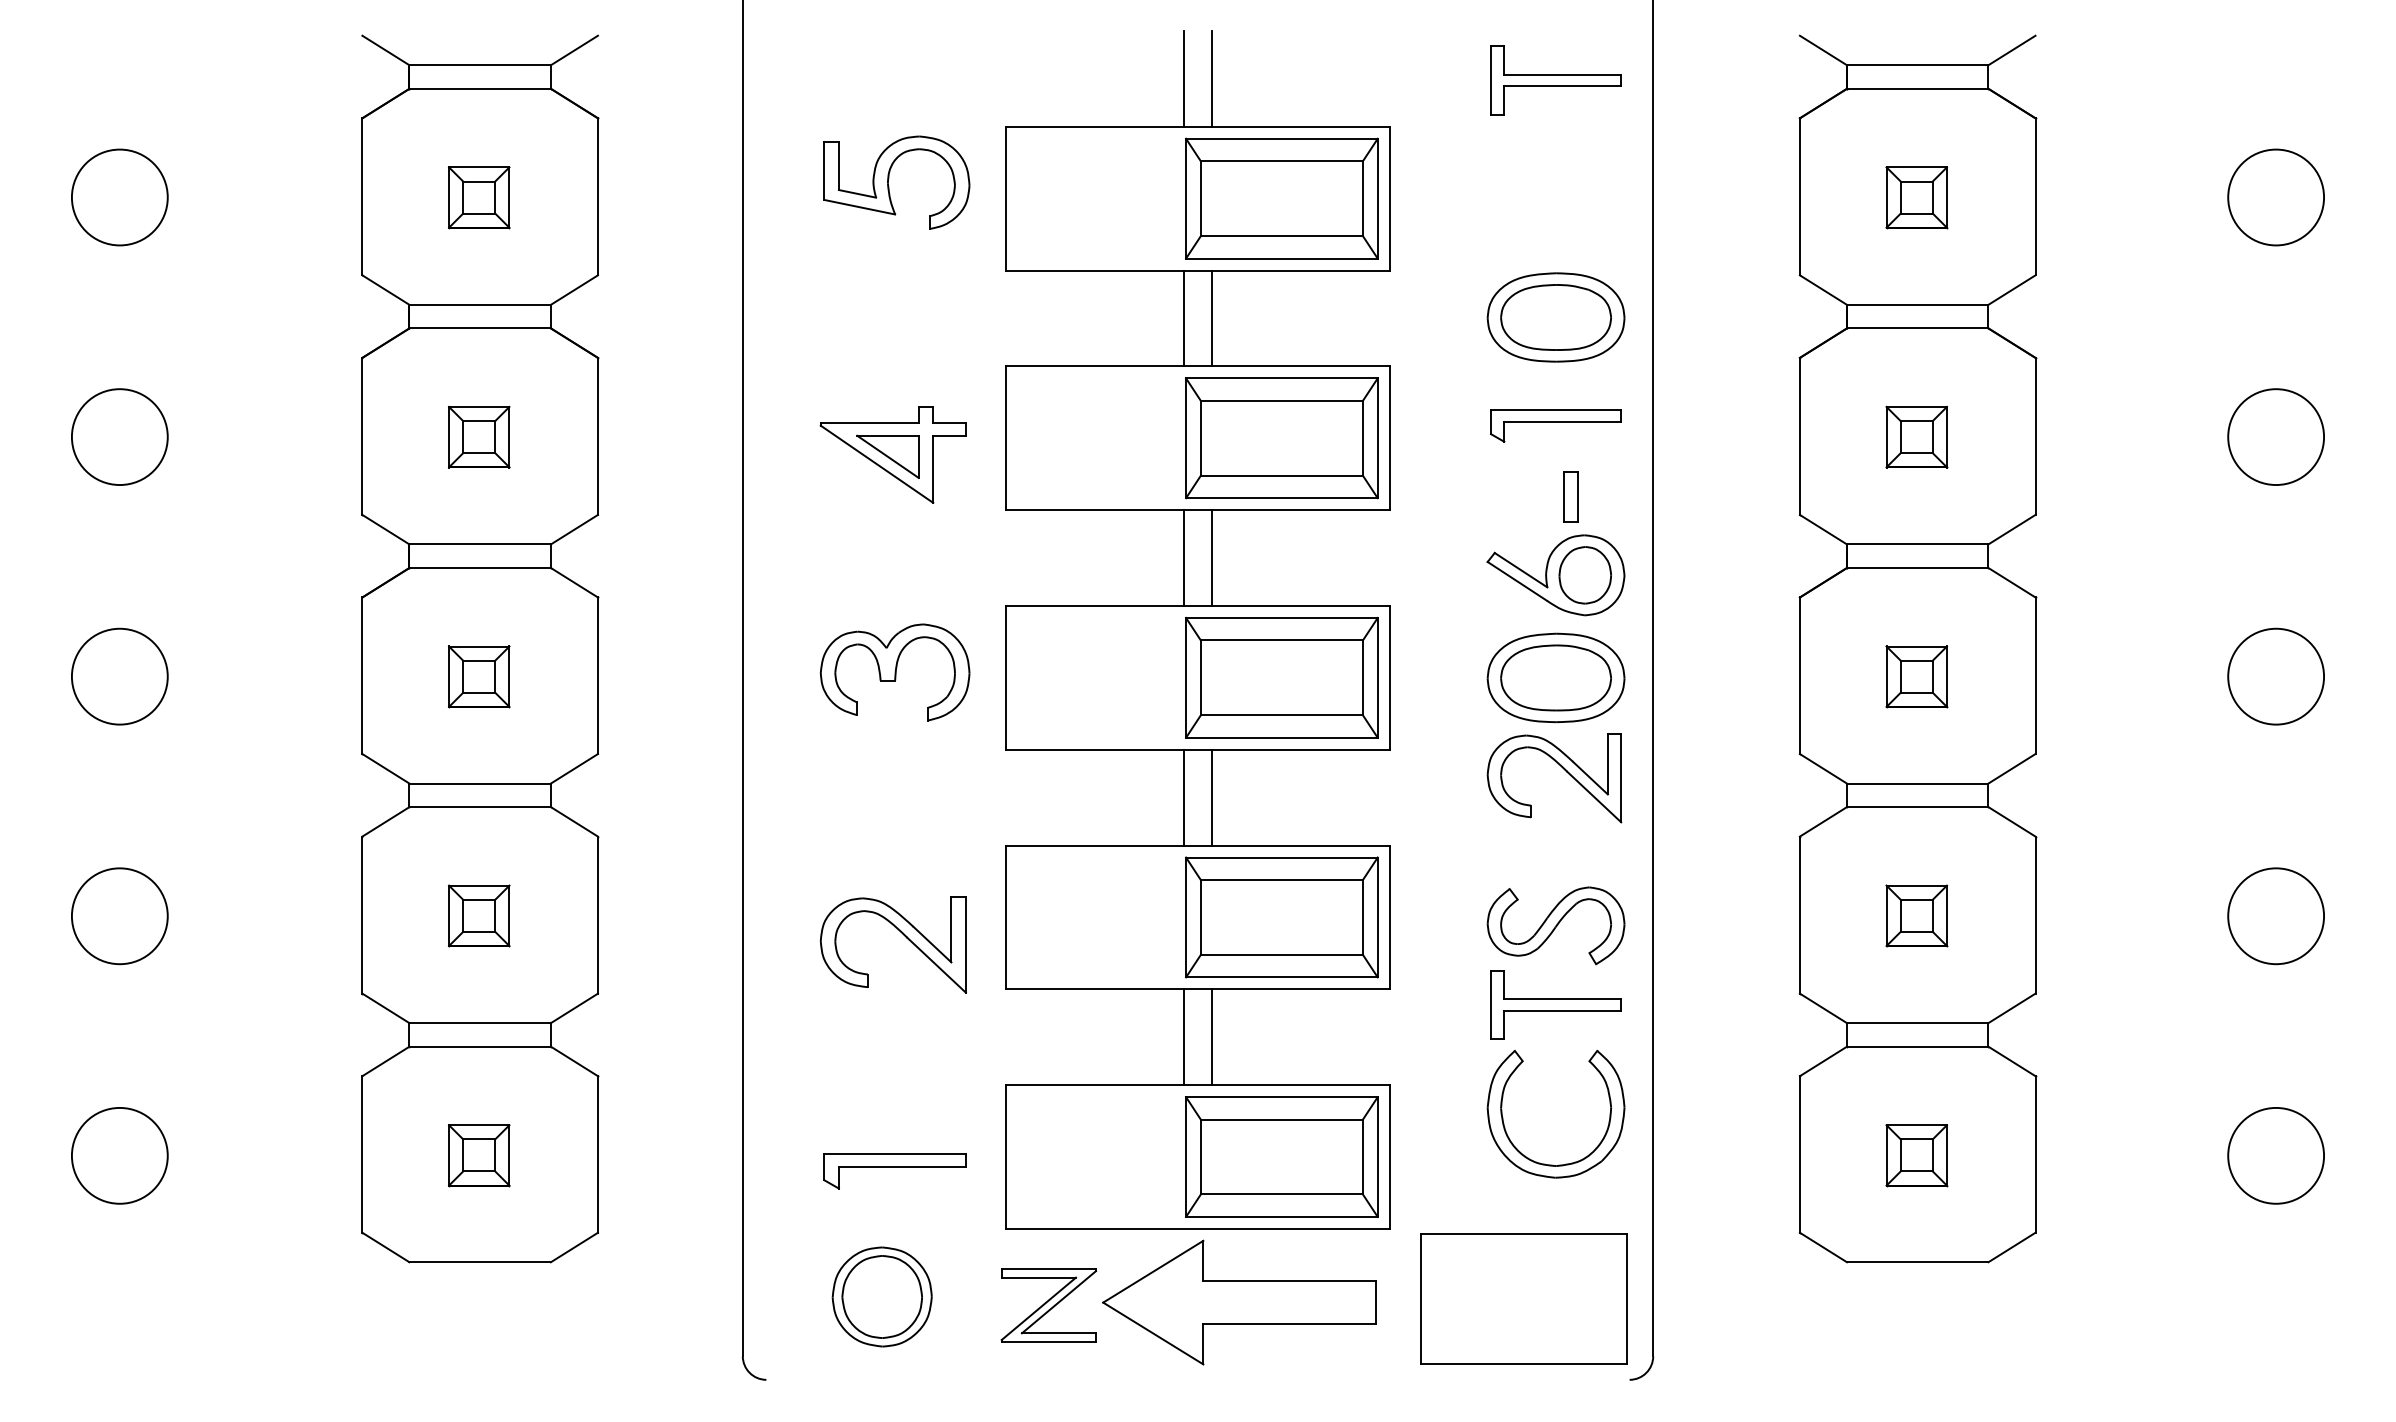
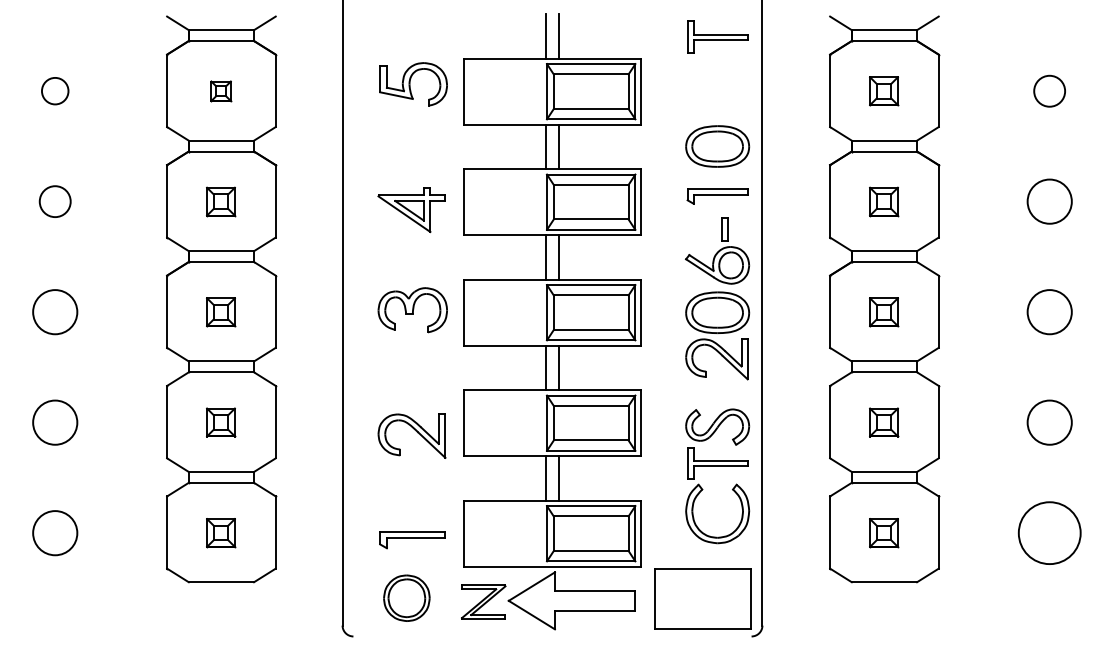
circle: (120, 198) -> (55, 91), size x0.6
part: (480, 198) -> (221, 91), size x0.7
circle: (2275, 198) -> (1049, 91), size x0.7
circle: (120, 436) -> (55, 201), size x0.7
circle: (2275, 1156) -> (1049, 533), size x1.4

